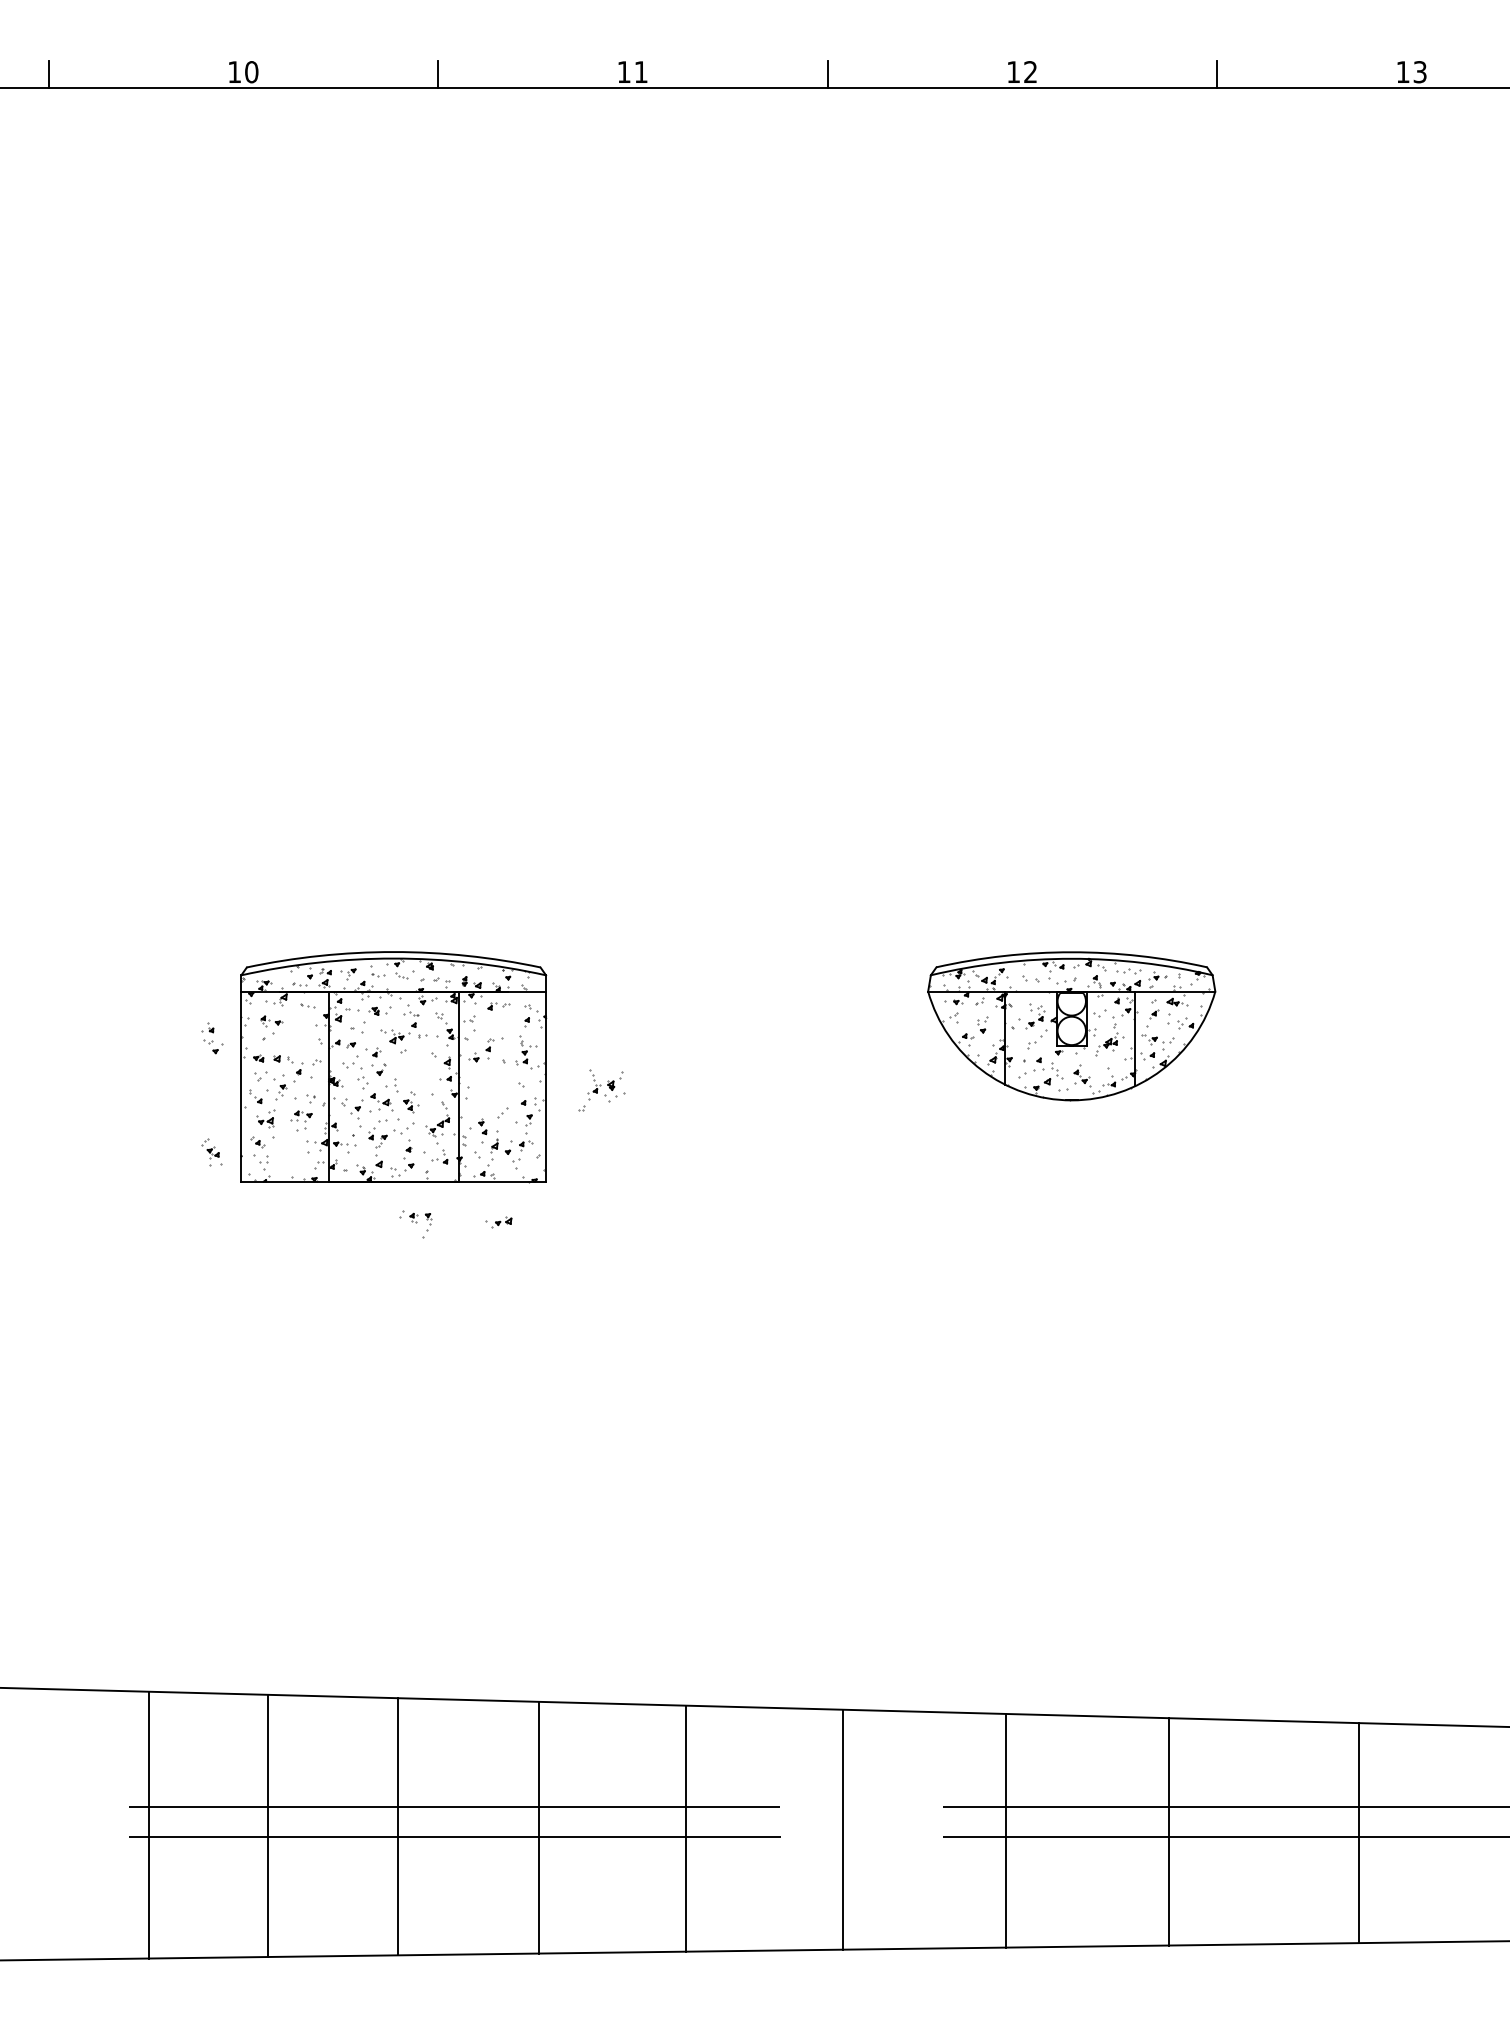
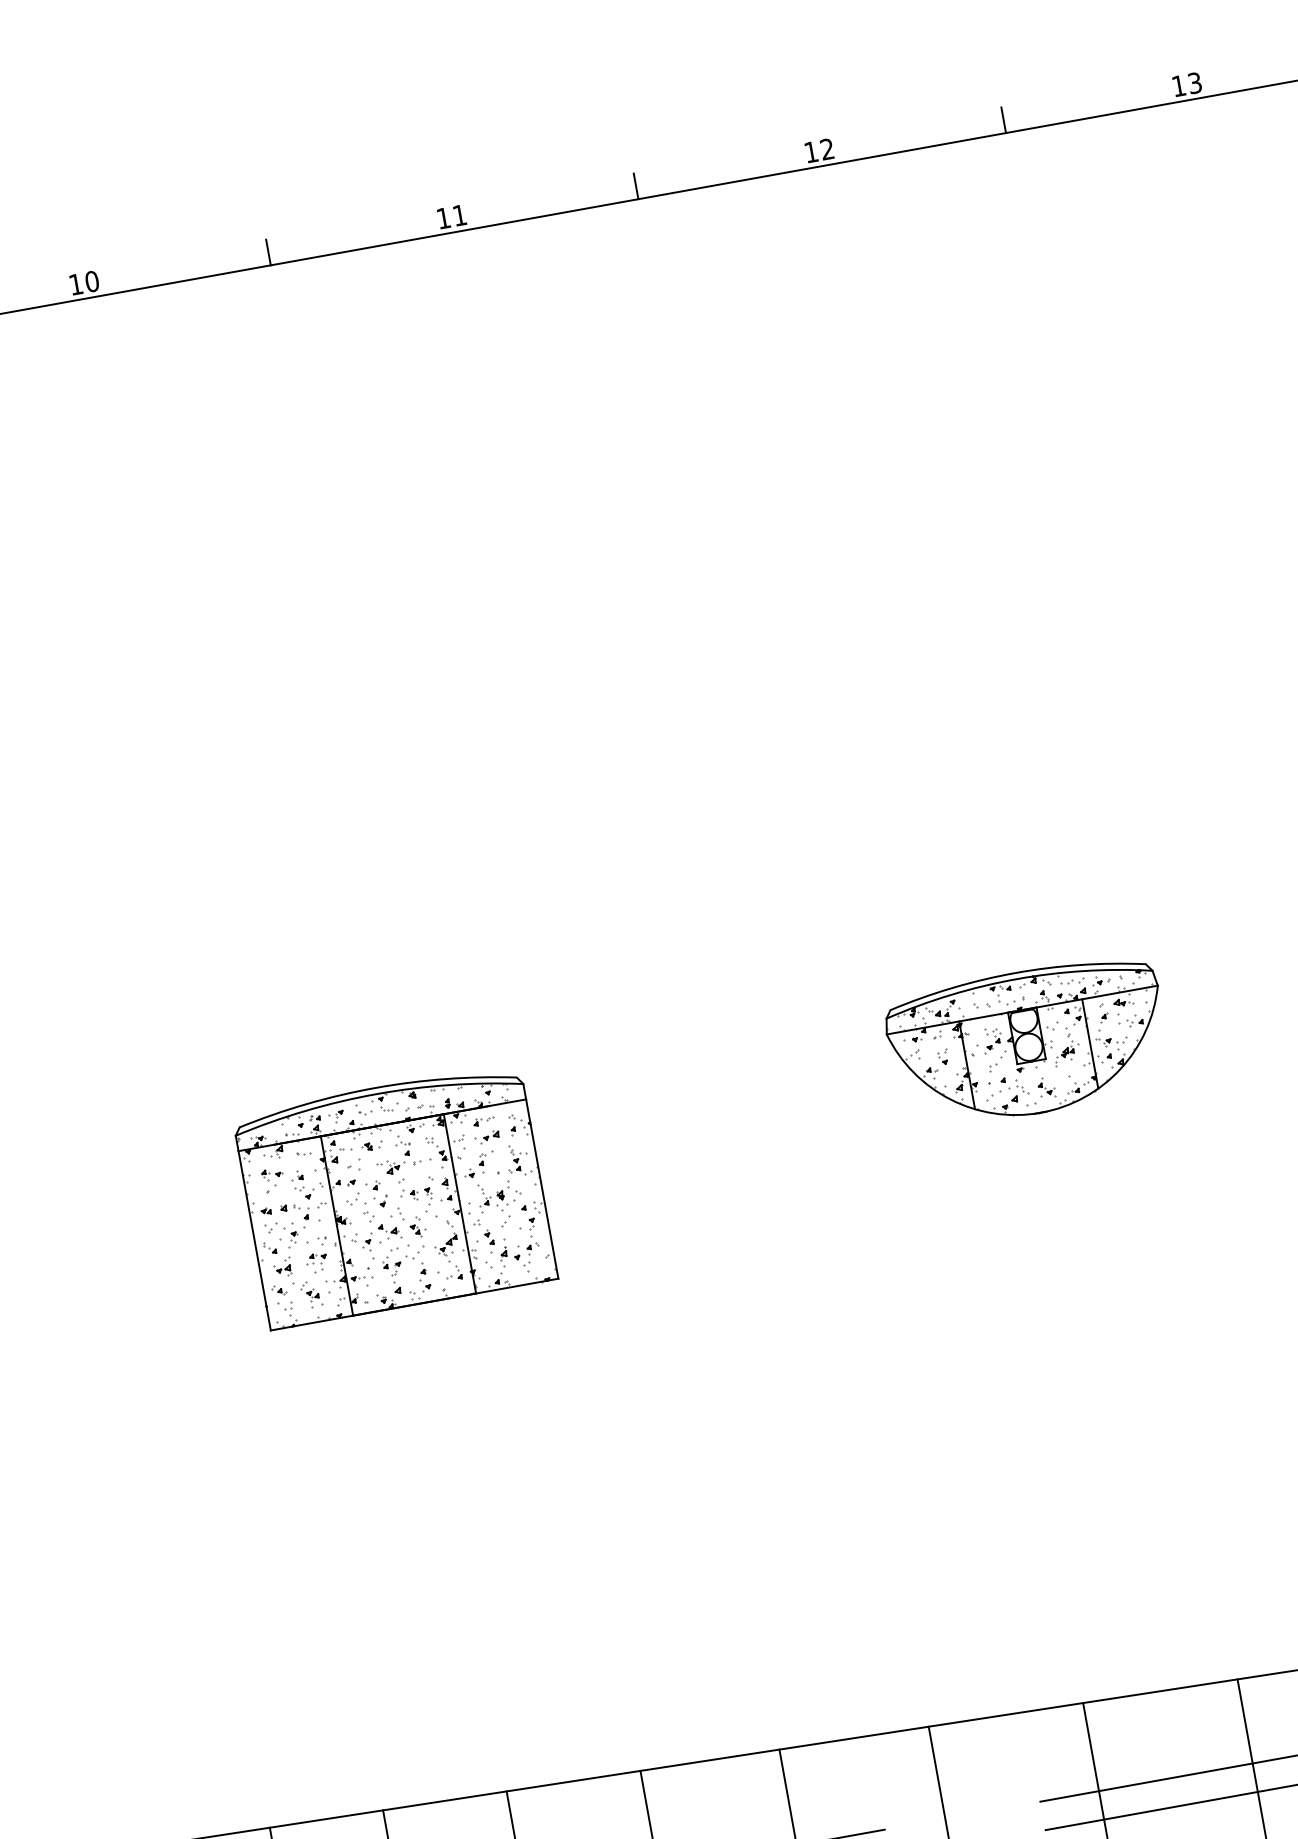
part: (212, 1038) -> (303, 1185), moved
part: (601, 1090) -> (492, 1201), moved
part: (211, 1152) -> (311, 1294), moved
part: (498, 1222) -> (486, 1137), moved
part: (415, 1224) -> (417, 1200), moved

